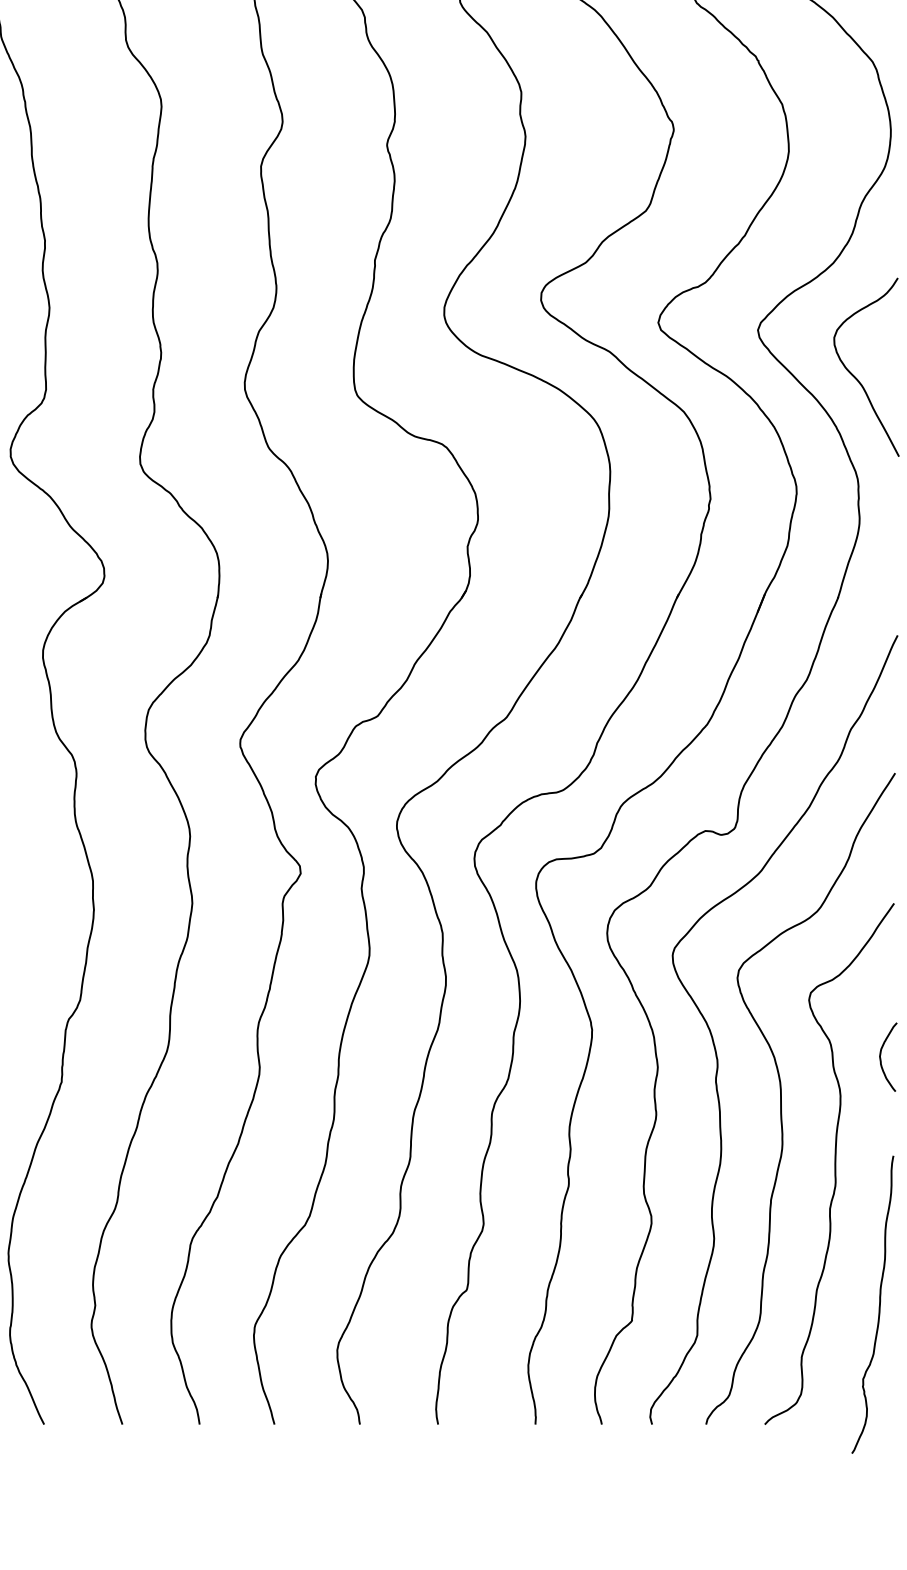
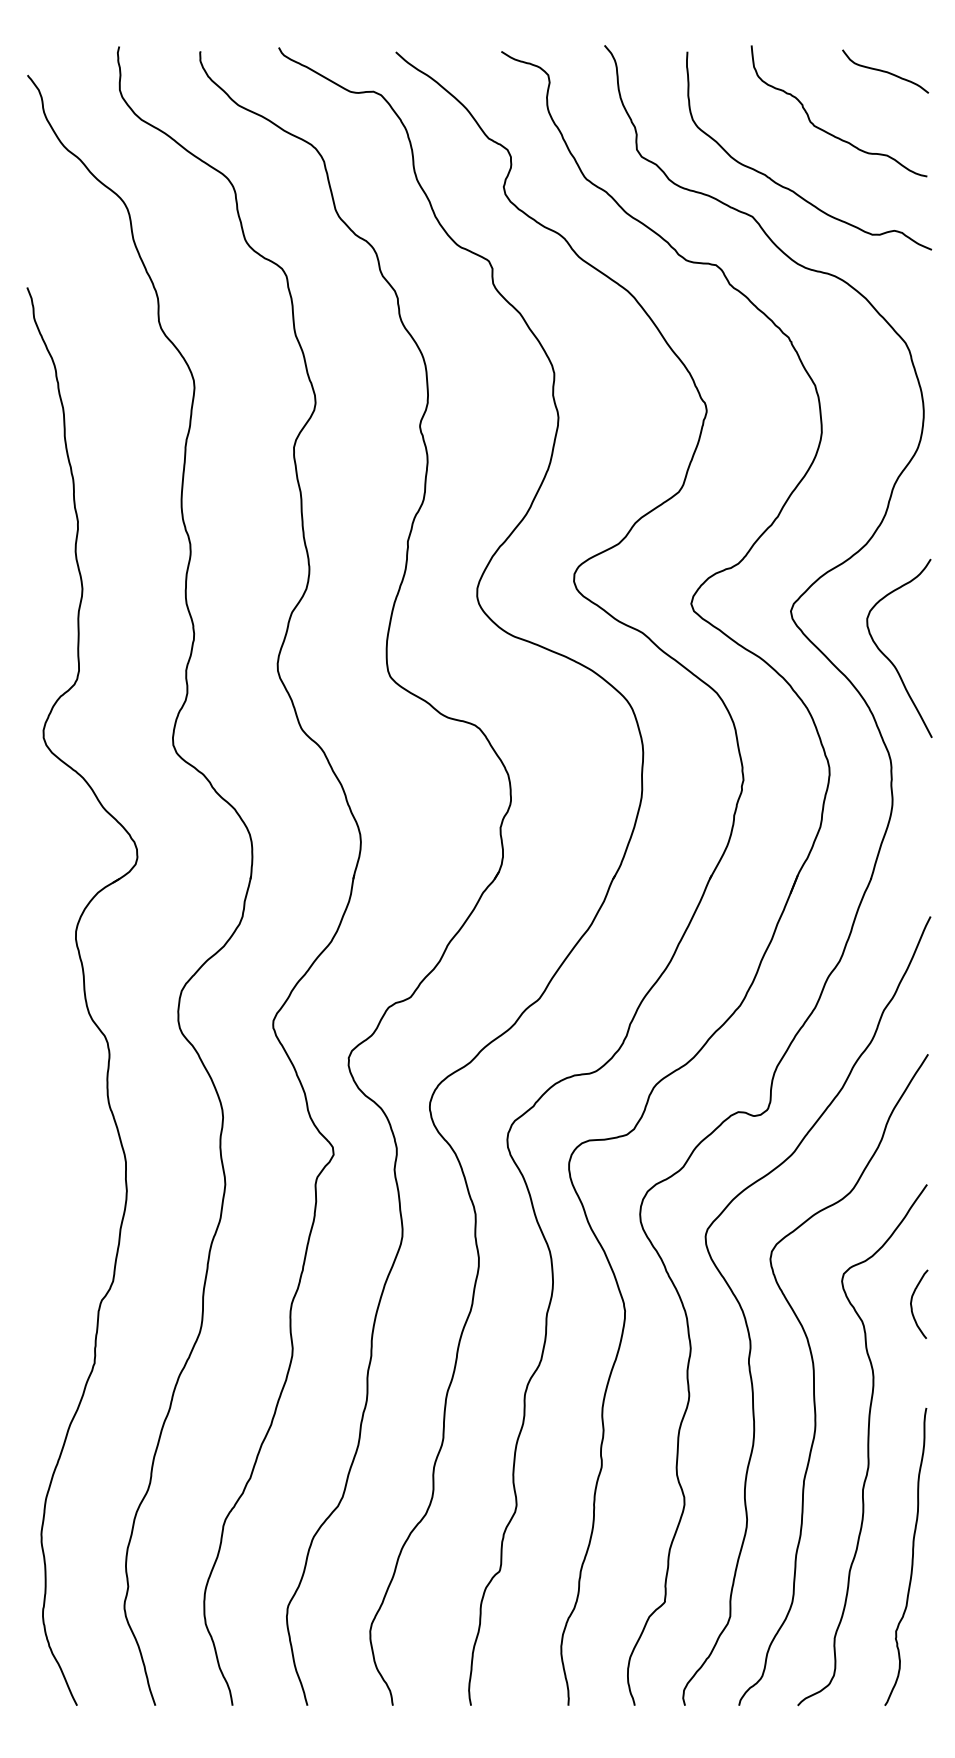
curve: (881, 1054) -> (912, 1301), moved
curve: (878, 1306) -> (911, 1558), moved

